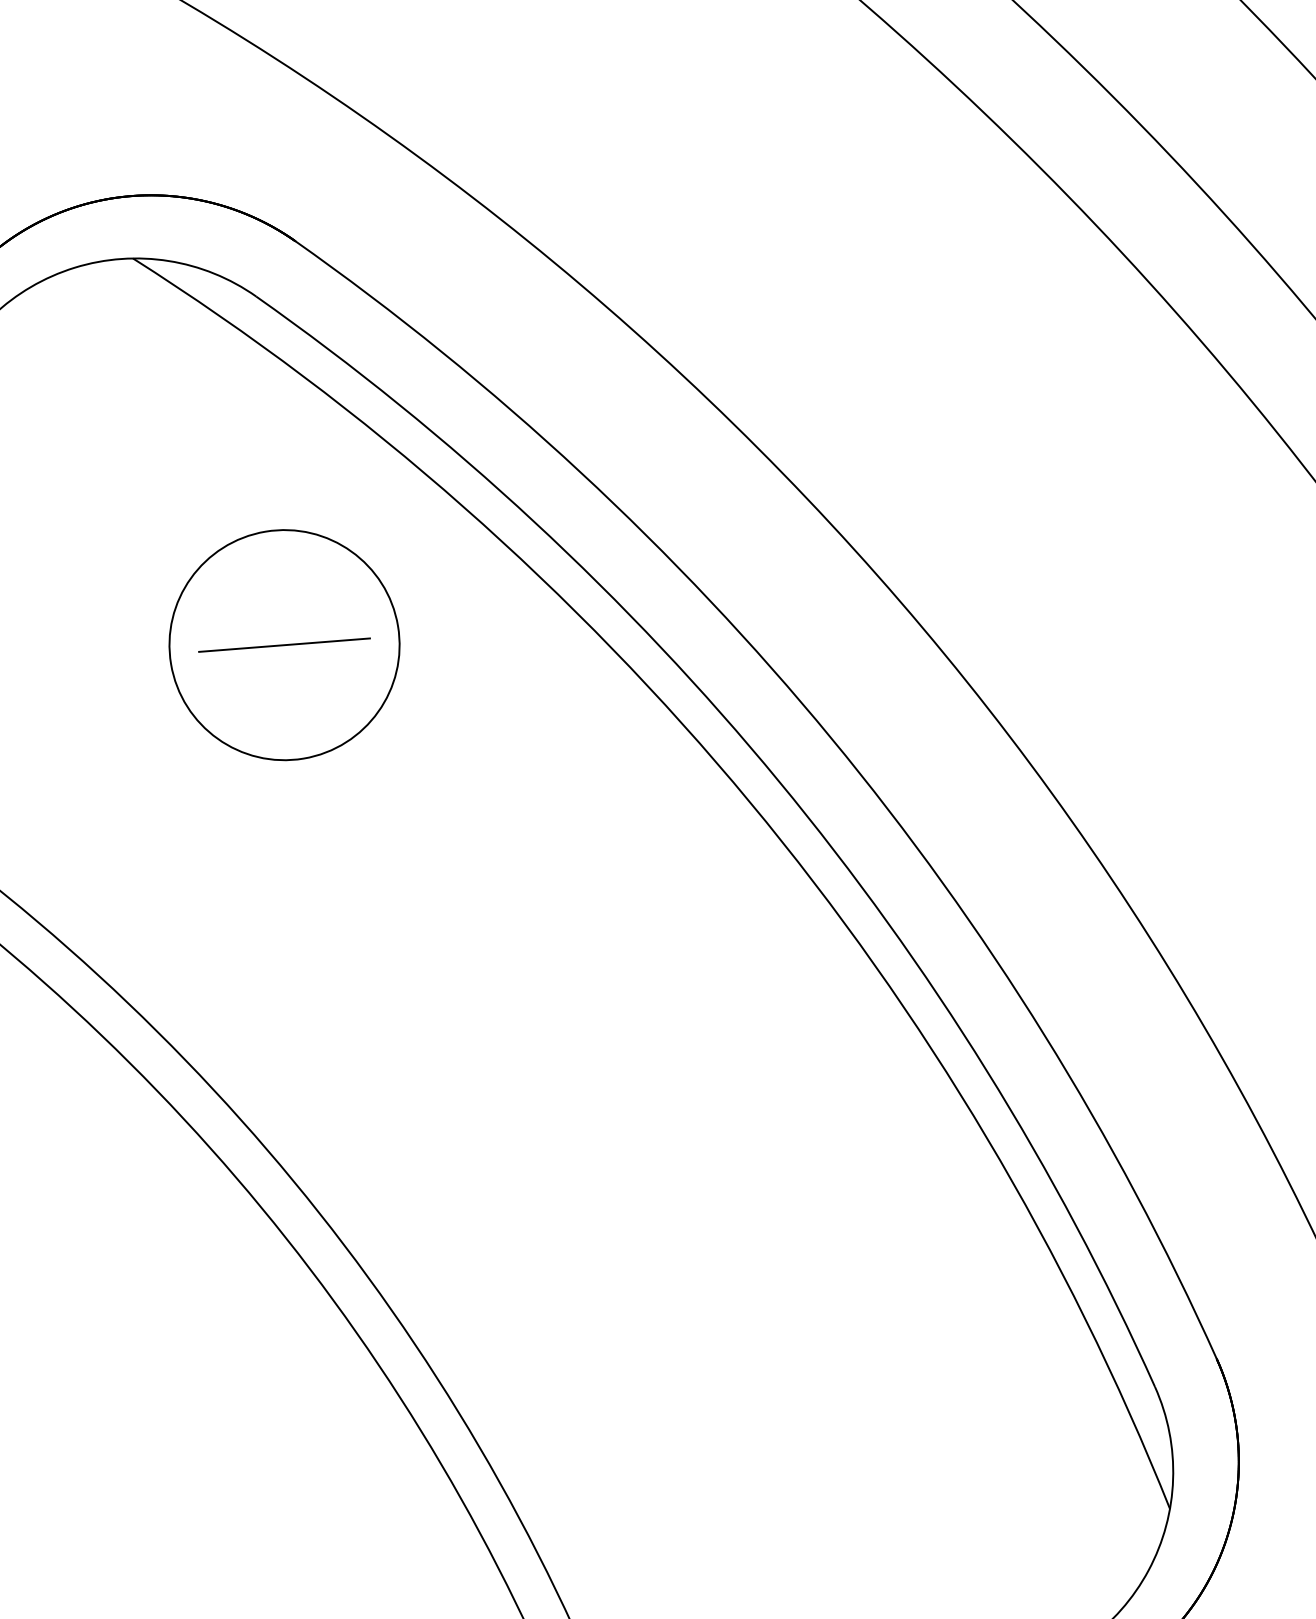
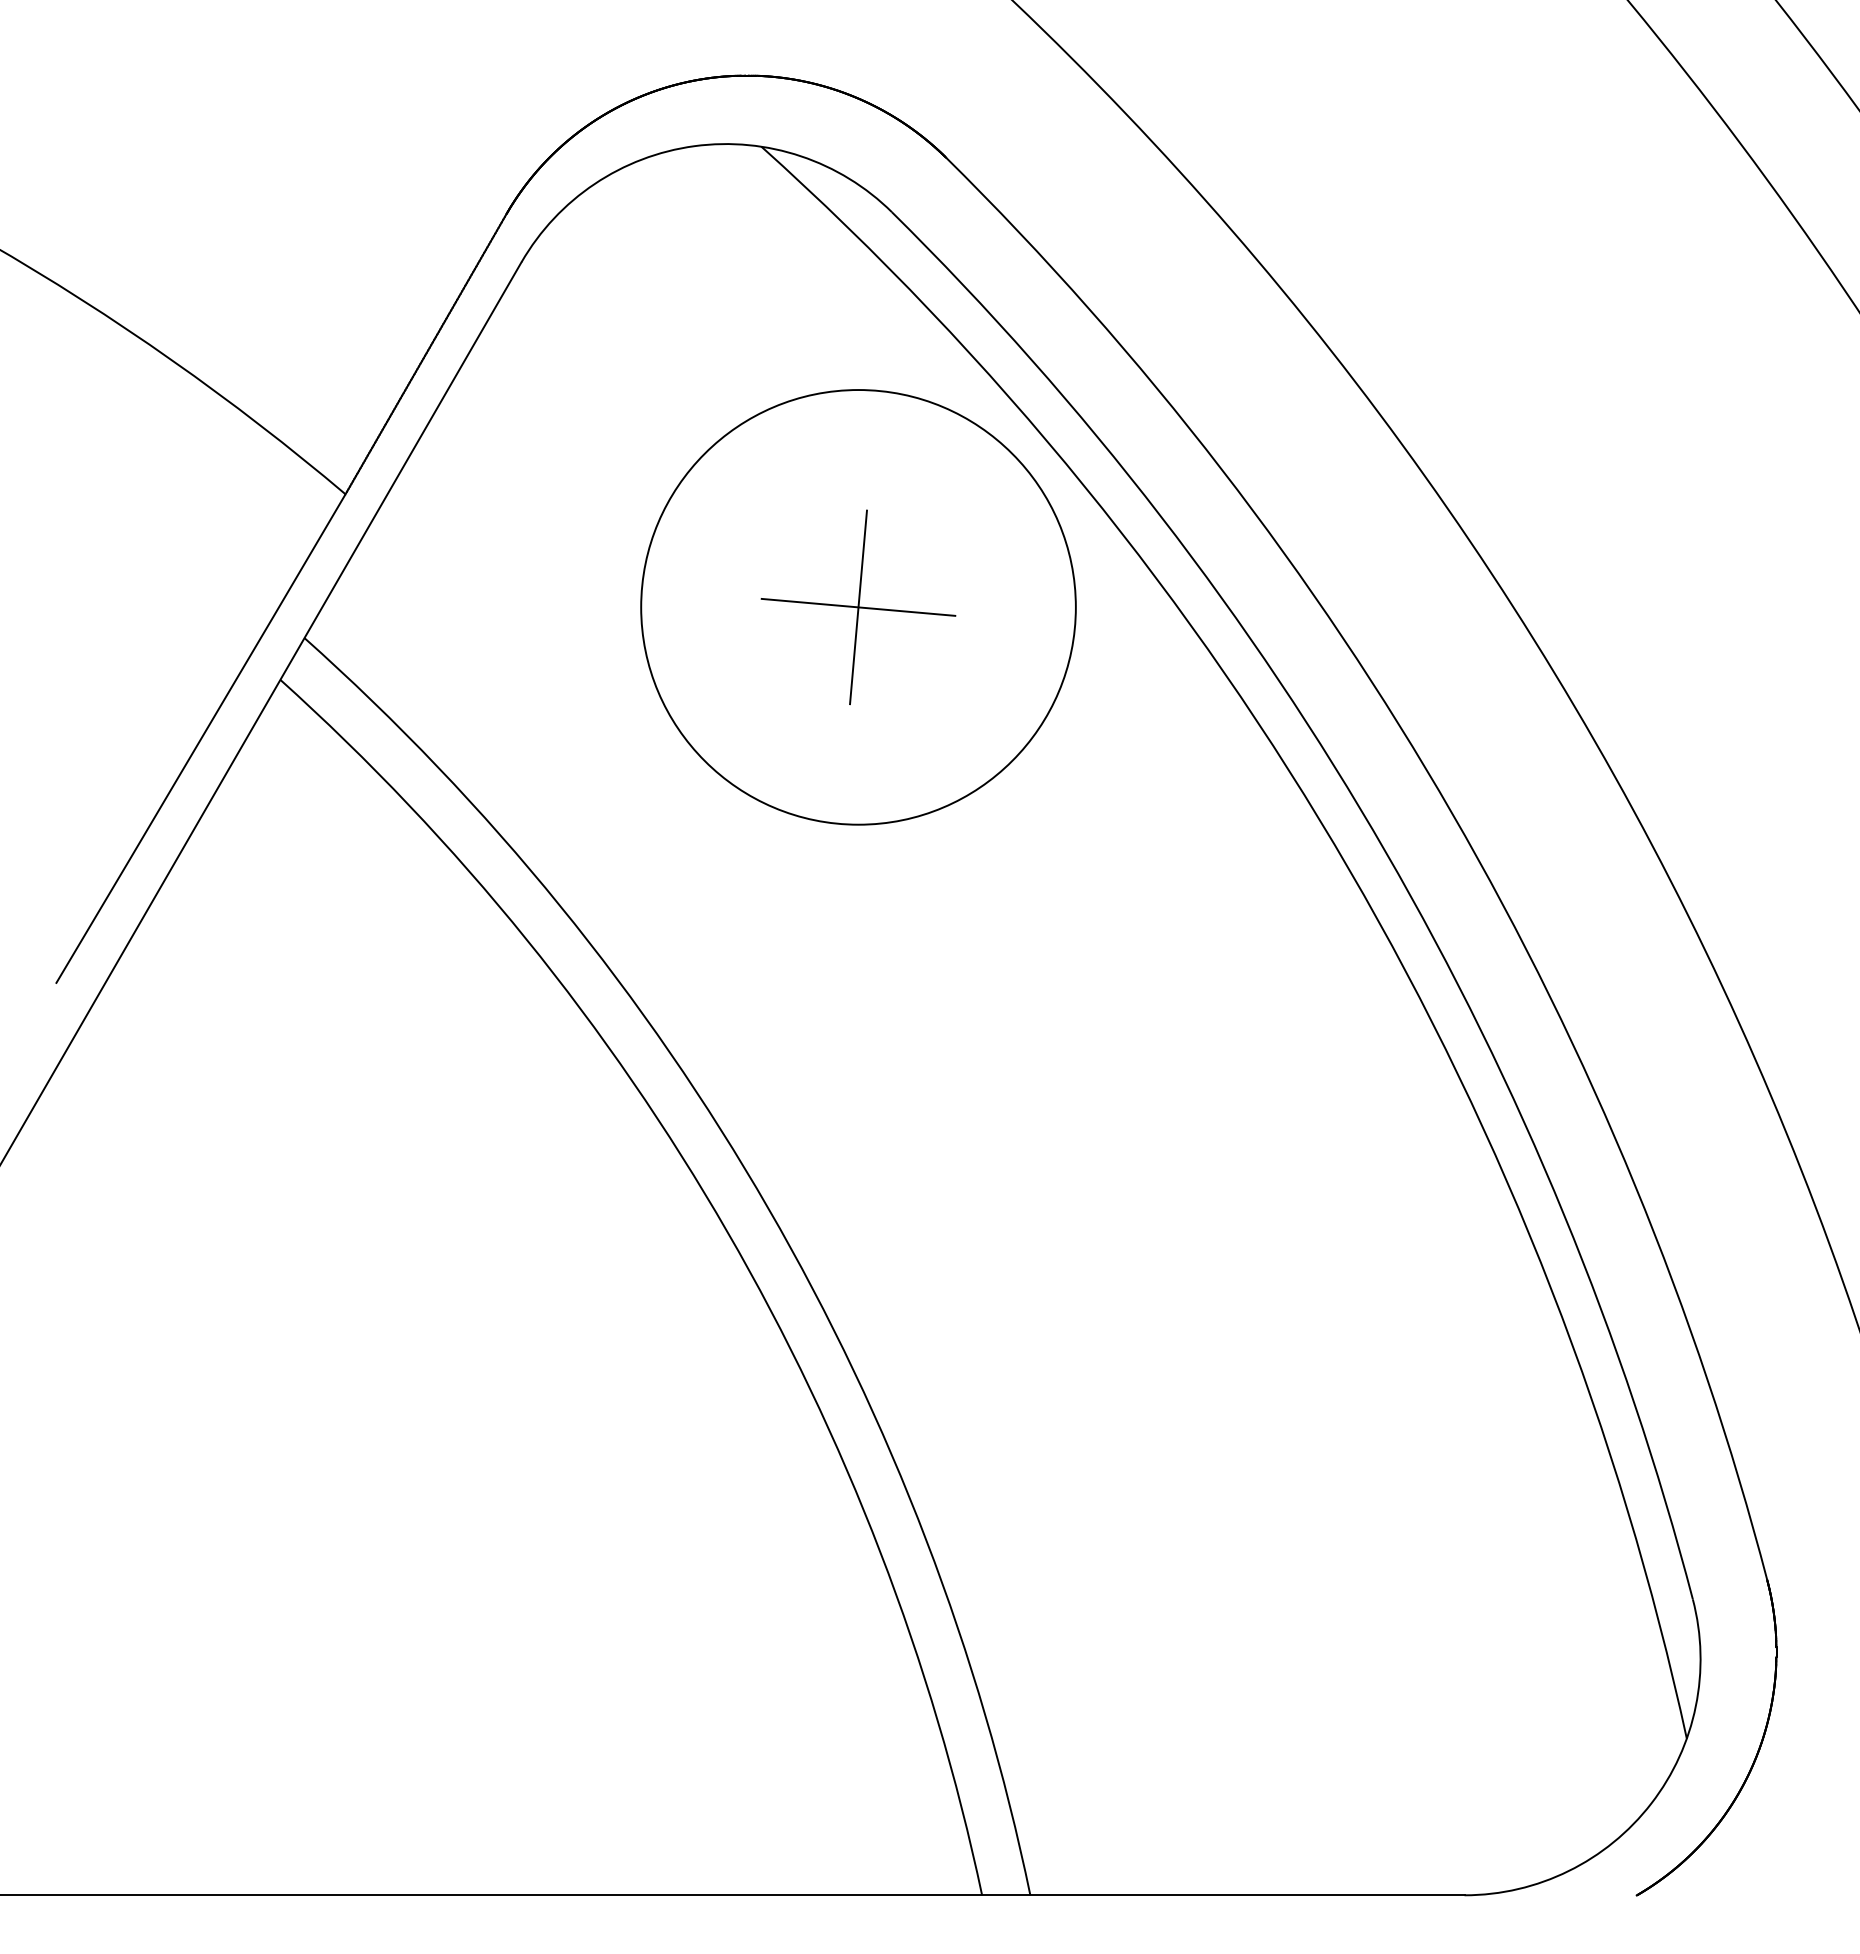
circle: (284, 645) -> (858, 607), size x1.67
line: (284, 645) -> (858, 607), added

